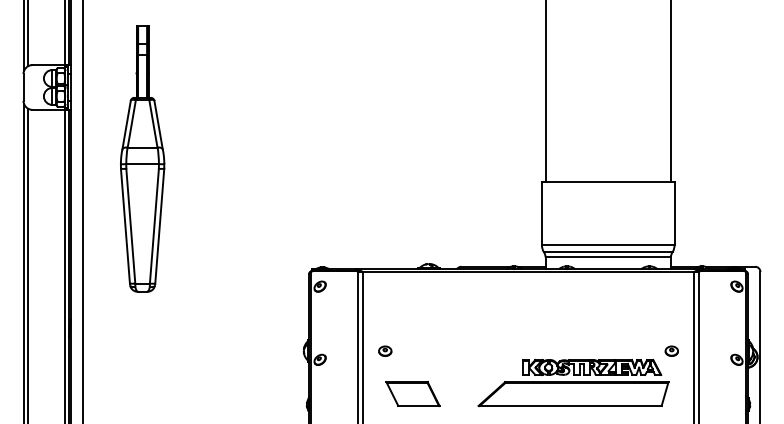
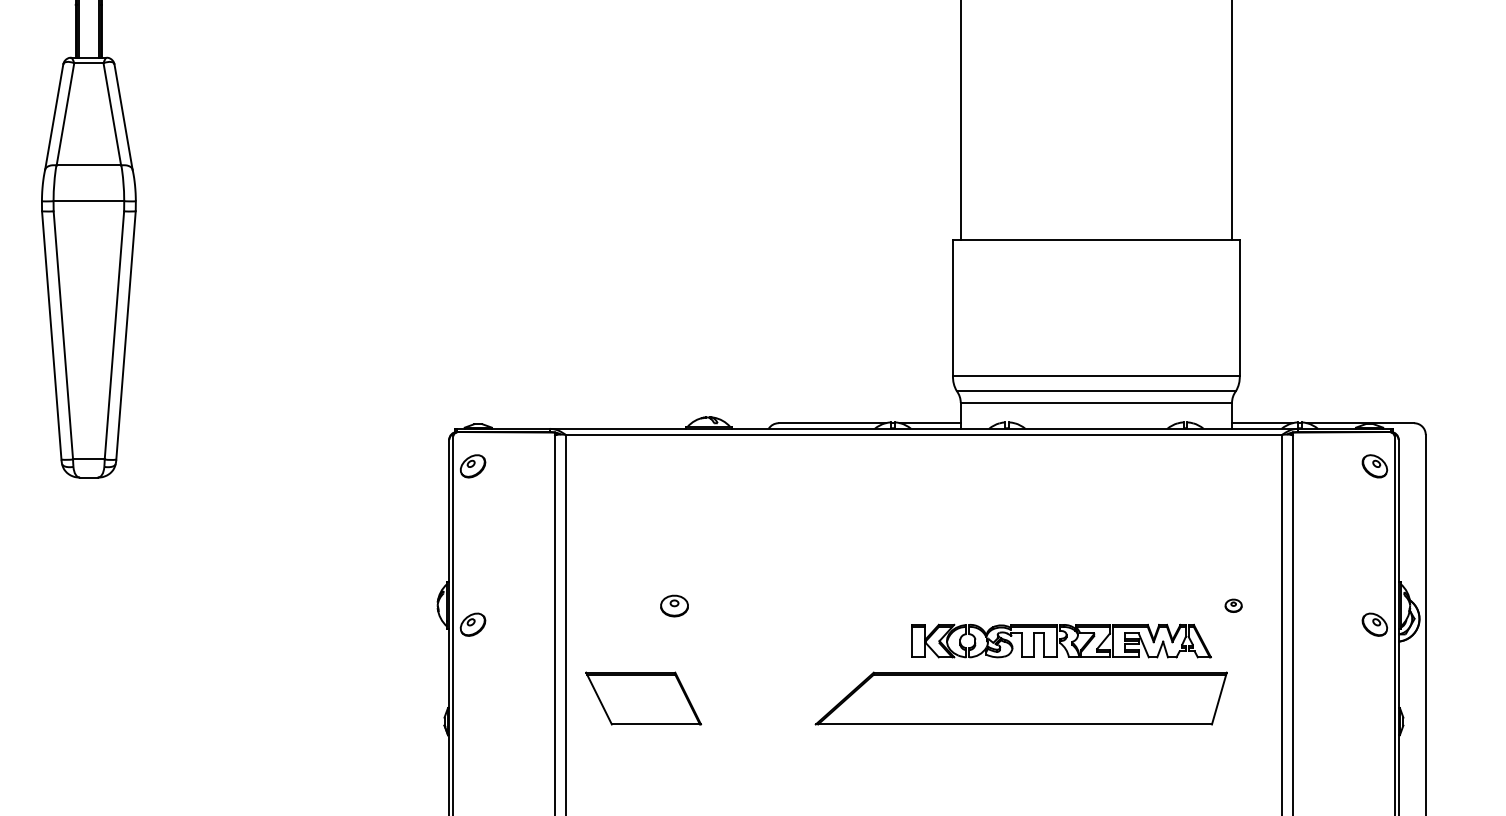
part: (385, 350) -> (675, 604), moved
part: (671, 350) -> (1233, 604), size x0.6
part: (412, 393) -> (642, 697), moved

